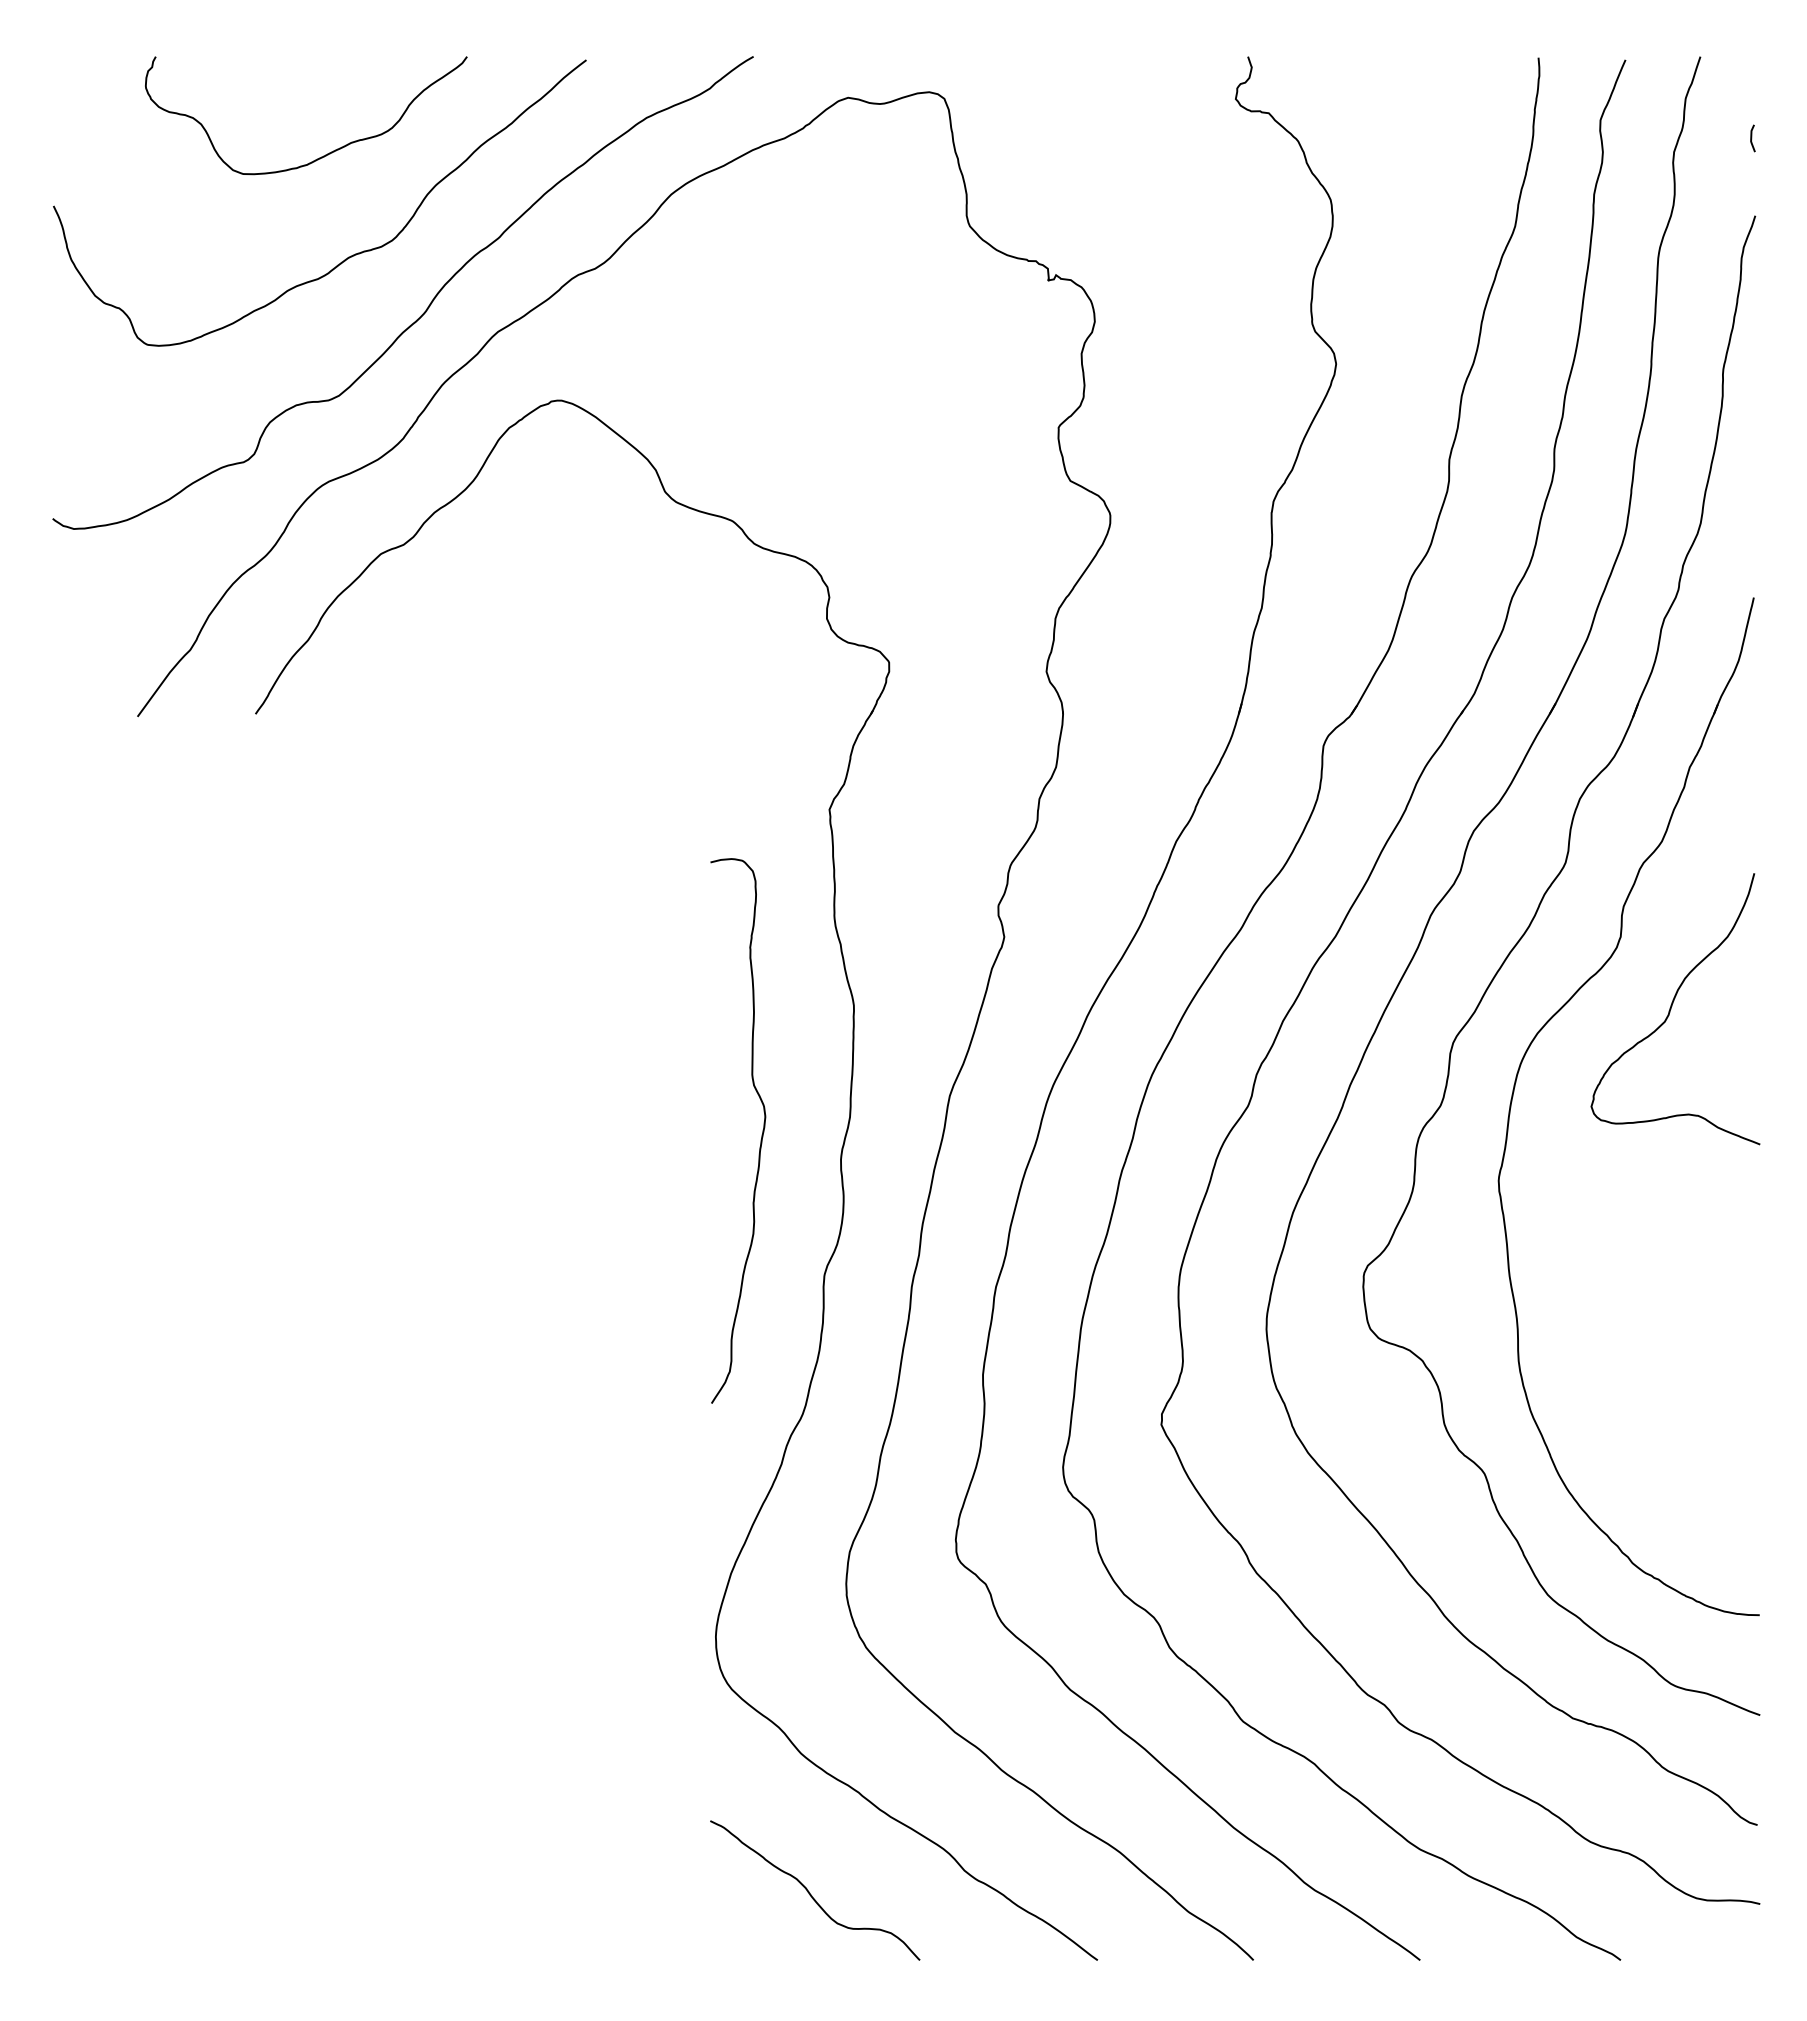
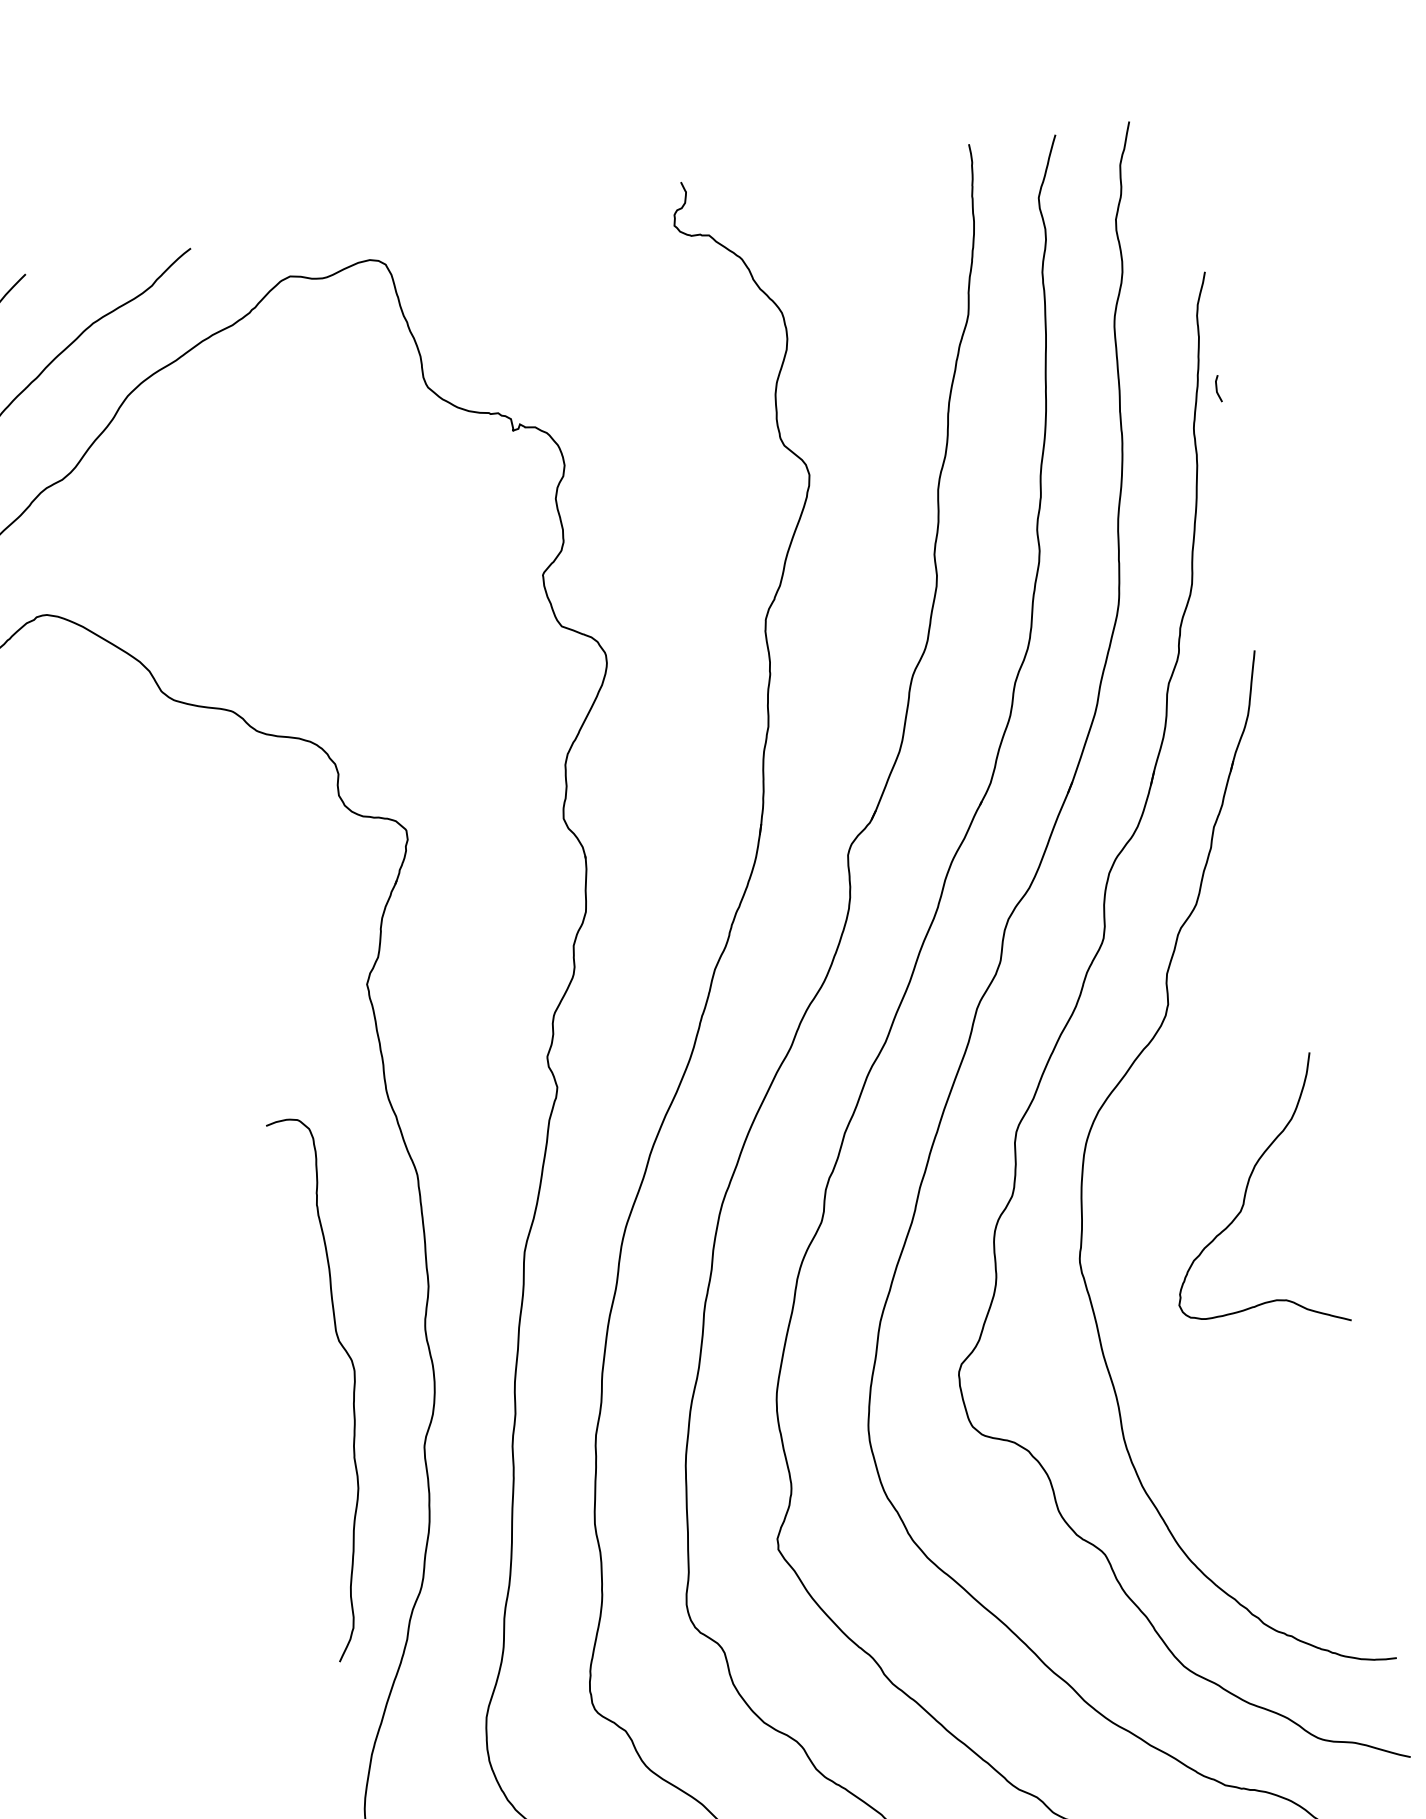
line: (1752, 138) -> (1217, 388), moved
curve: (1671, 1009) -> (1245, 1198), moved
curve: (761, 1134) -> (353, 1388), moved

